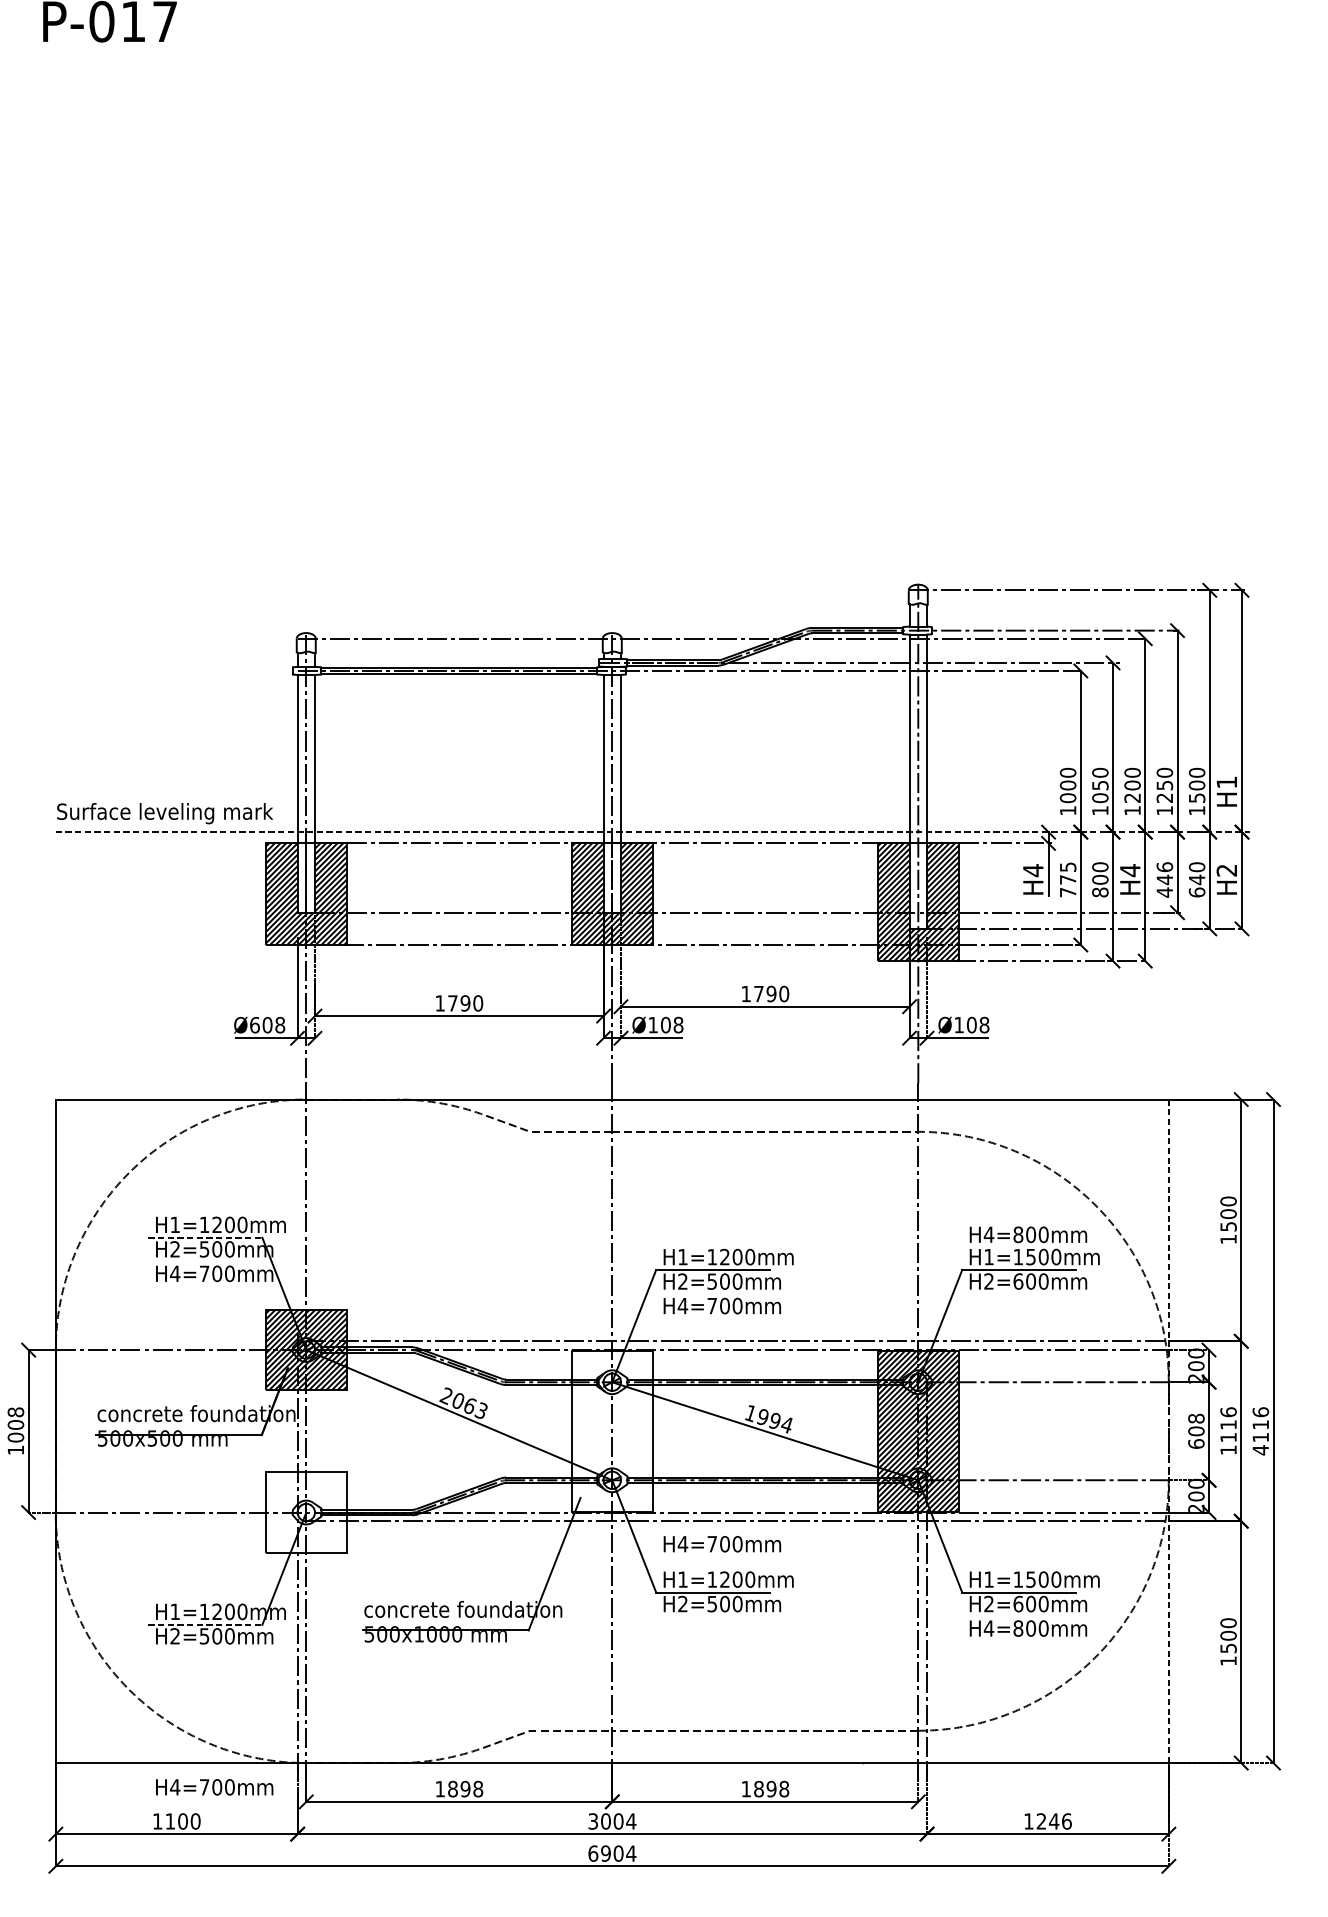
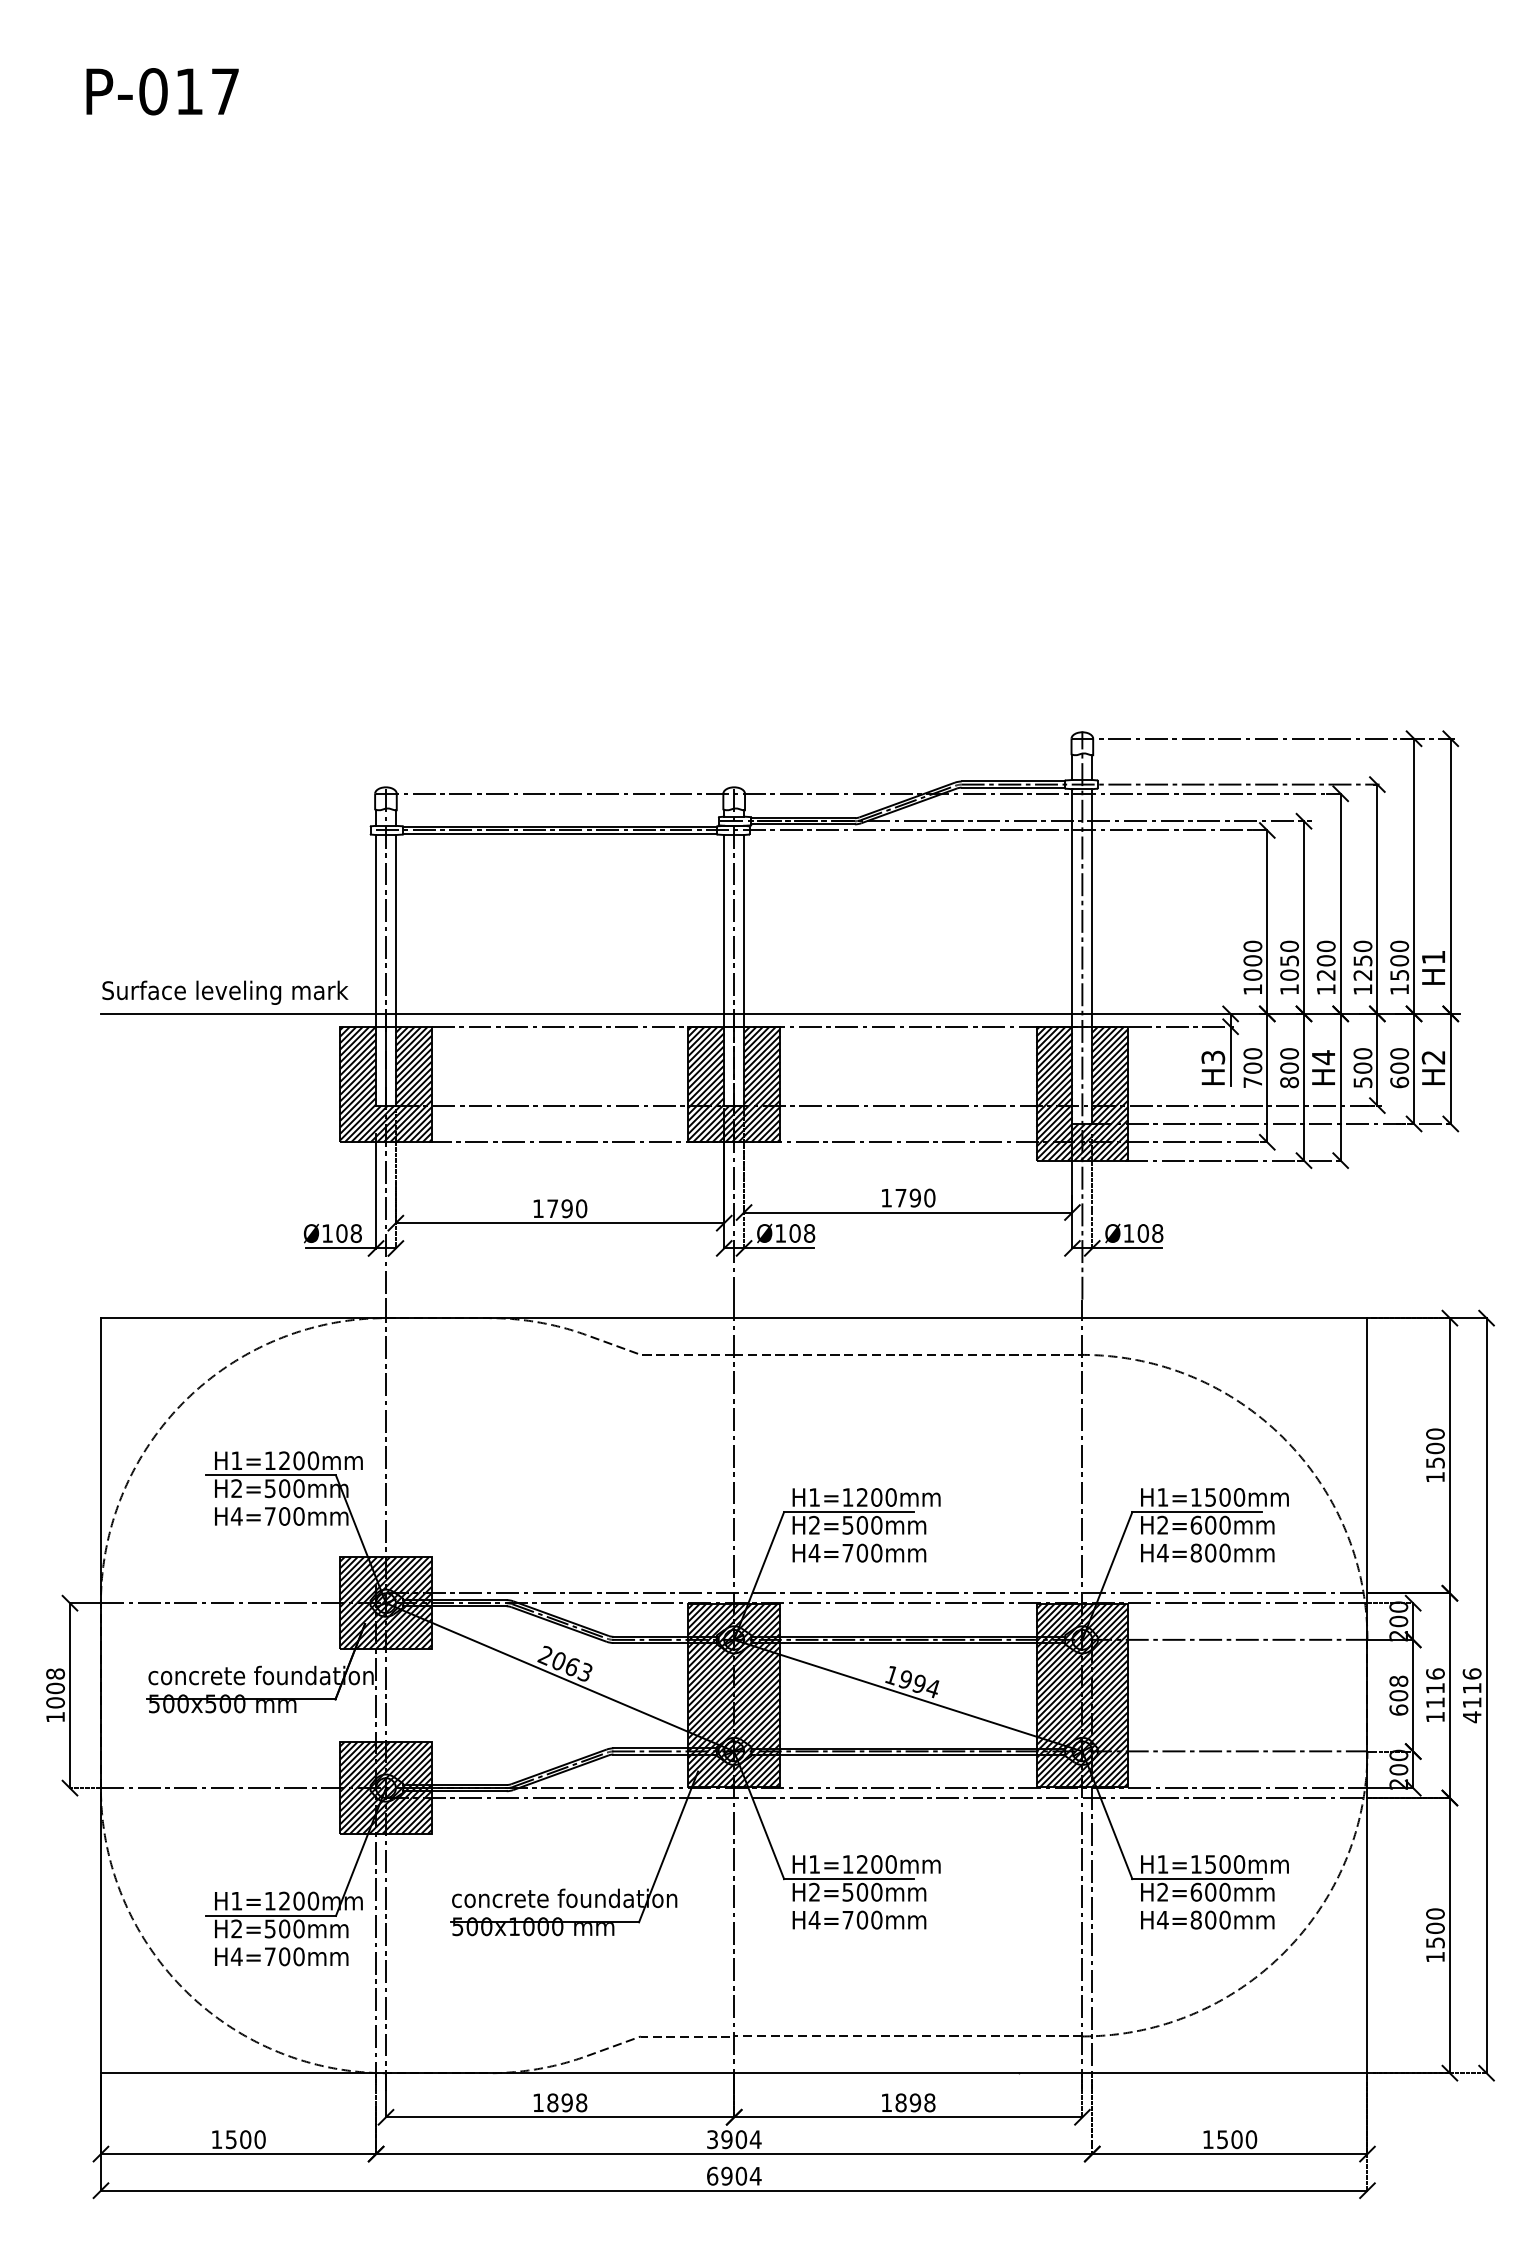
line: (652, 831) -> (780, 1013), dashed -> solid
text: (1033, 870) -> (1213, 1057), H4 -> H3
text: (1067, 873) -> (1252, 1060), 775 -> 700
text: (1164, 880) -> (1362, 1068), 446 -> 500
text: (1196, 880) -> (1399, 1068), 640 -> 600
text: (254, 1025) -> (327, 1233), Ø608 -> Ø108
text: (1028, 1234) -> (1207, 1552), moved
line: (205, 1237) -> (271, 1475), dashed -> solid
hatch: (612, 1431) -> (734, 1695), added
line: (1168, 1431) -> (1367, 1695), dashed -> solid
hatch: (305, 1512) -> (385, 1787), added
text: (722, 1543) -> (859, 1919), moved
line: (205, 1624) -> (271, 1915), dashed -> solid
text: (214, 1787) -> (281, 1956), moved
text: (170, 1821) -> (231, 2139), 1100 -> 1500
text: (605, 1821) -> (726, 2139), 3004 -> 3904
text: (1054, 1821) -> (1237, 2139), 1246 -> 1500

